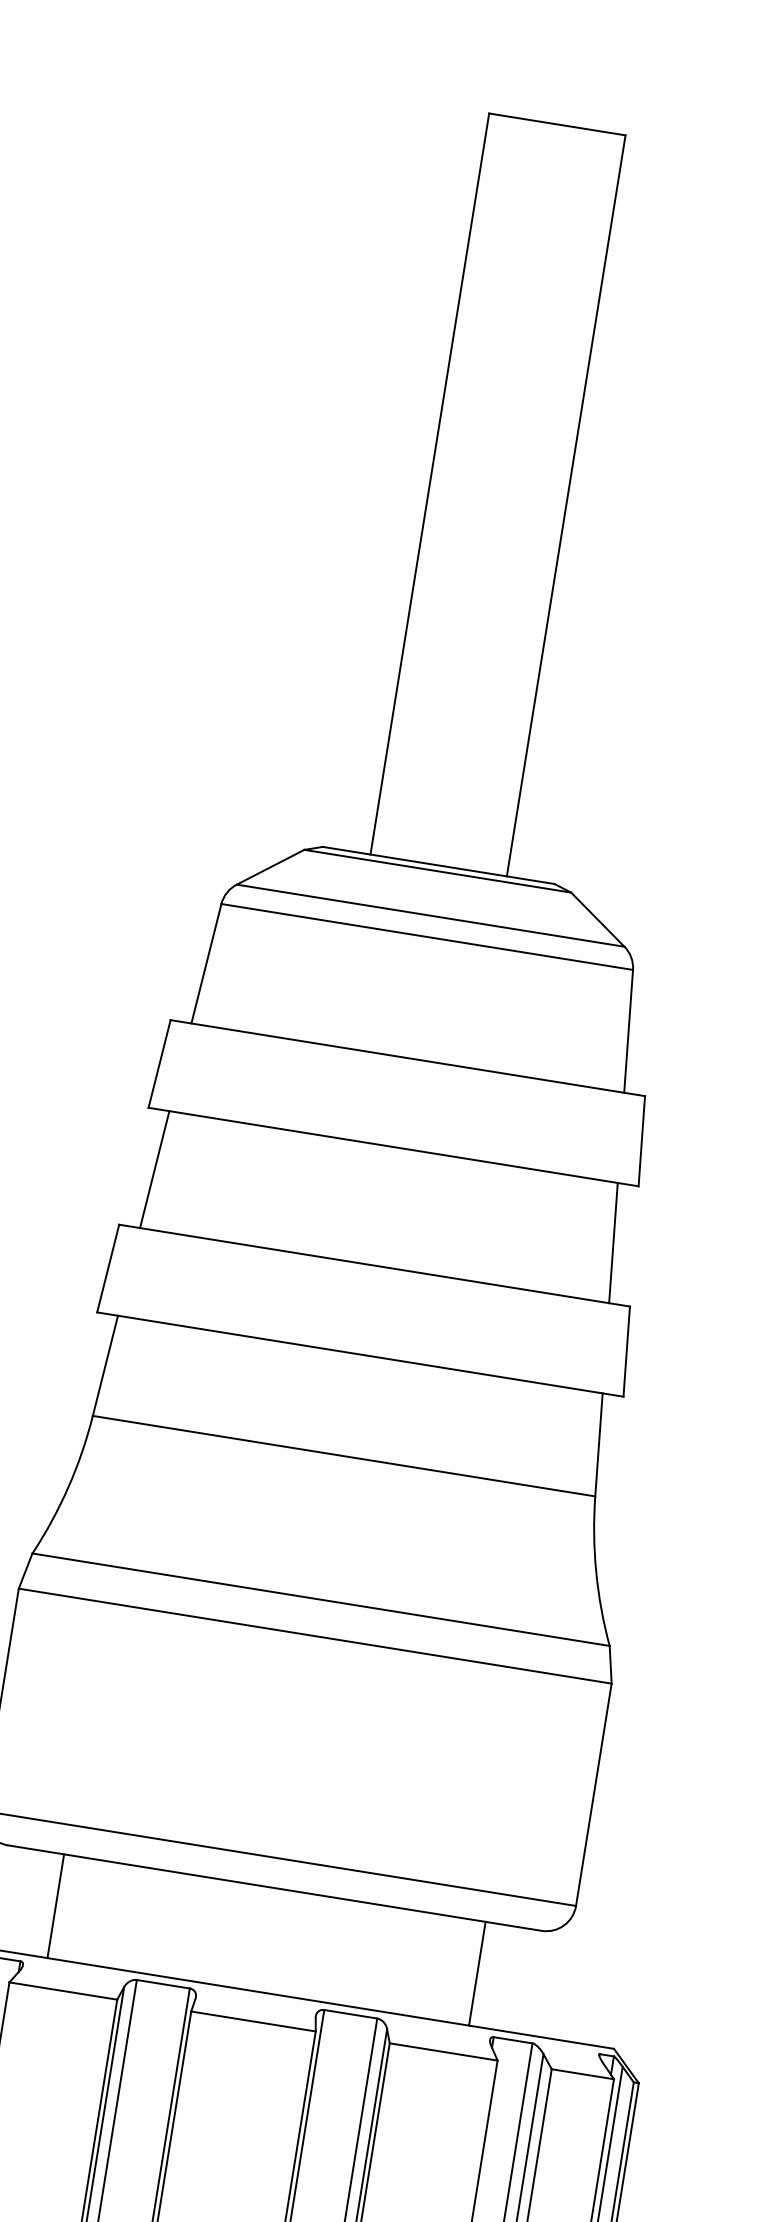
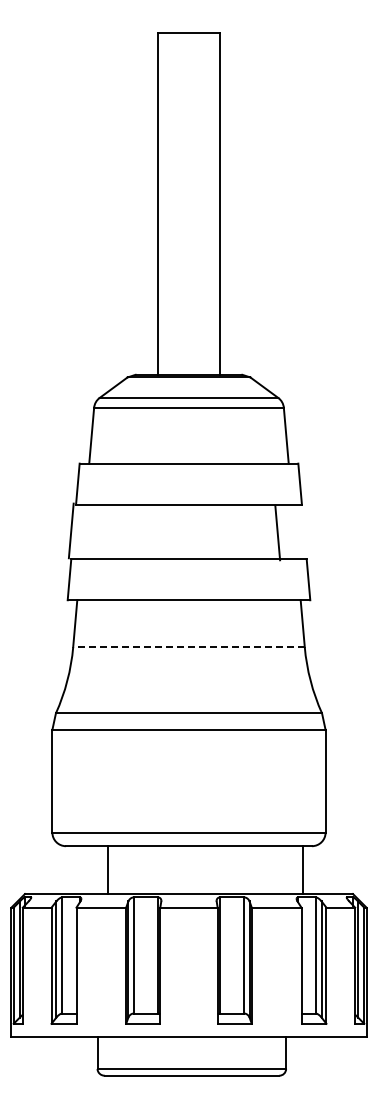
line: (153, 1168) -> (70, 530), moved
line: (613, 1242) -> (277, 532), moved
line: (345, 1457) -> (189, 647), solid -> dashed
line: (54, 1906) -> (107, 870), moved
line: (477, 1974) -> (303, 870), moved

